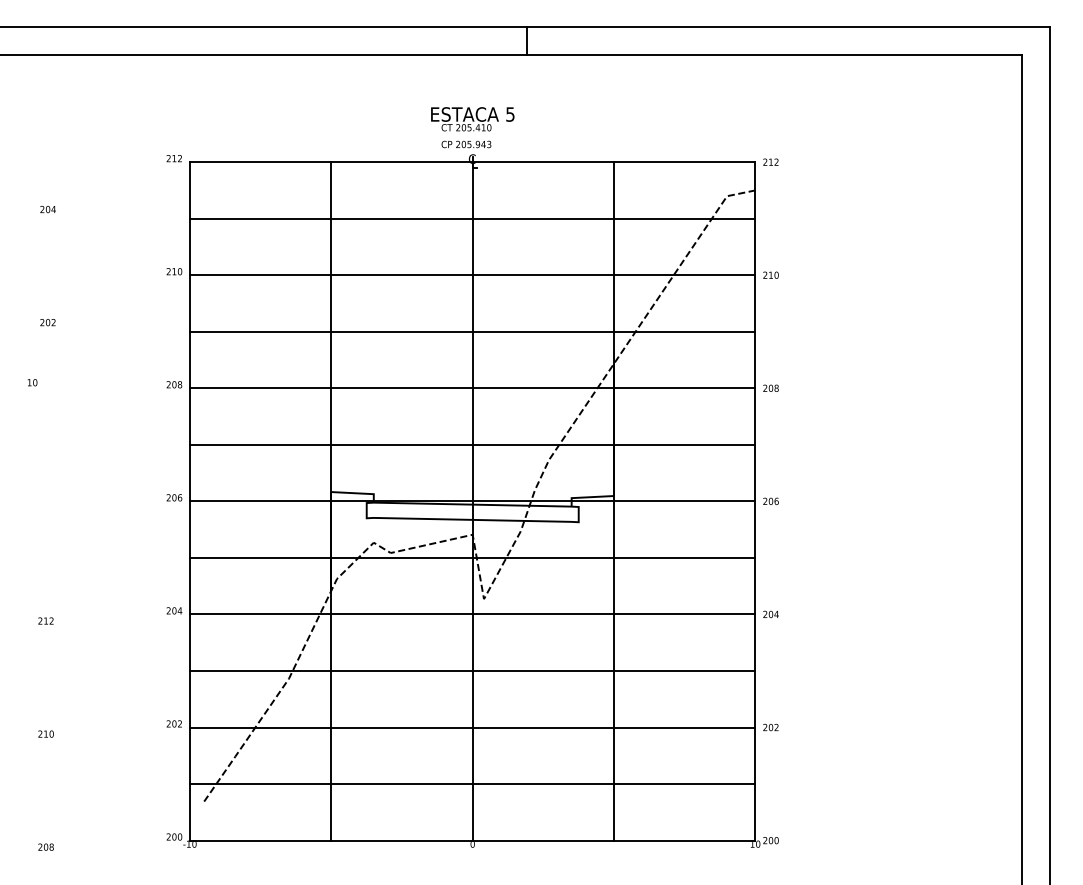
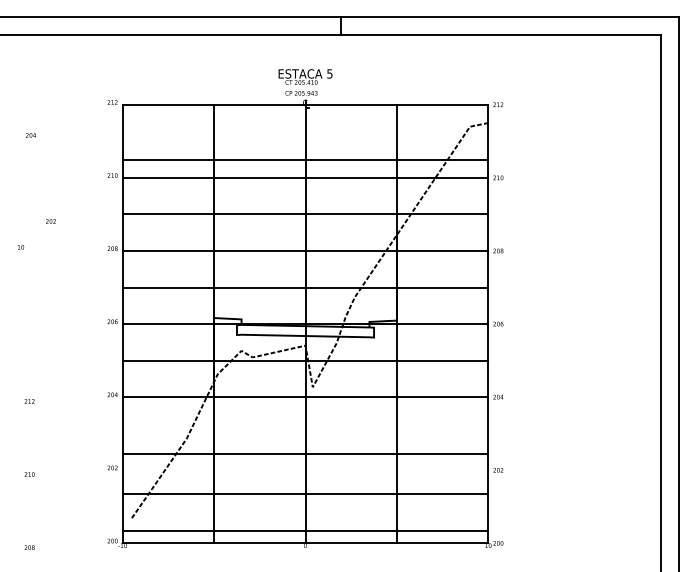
line: (472, 219) -> (305, 160), moved
text: (47, 322) -> (50, 221), moved
line: (472, 670) -> (305, 453), moved
line: (472, 727) -> (305, 494), moved
line: (472, 783) -> (305, 530), moved

